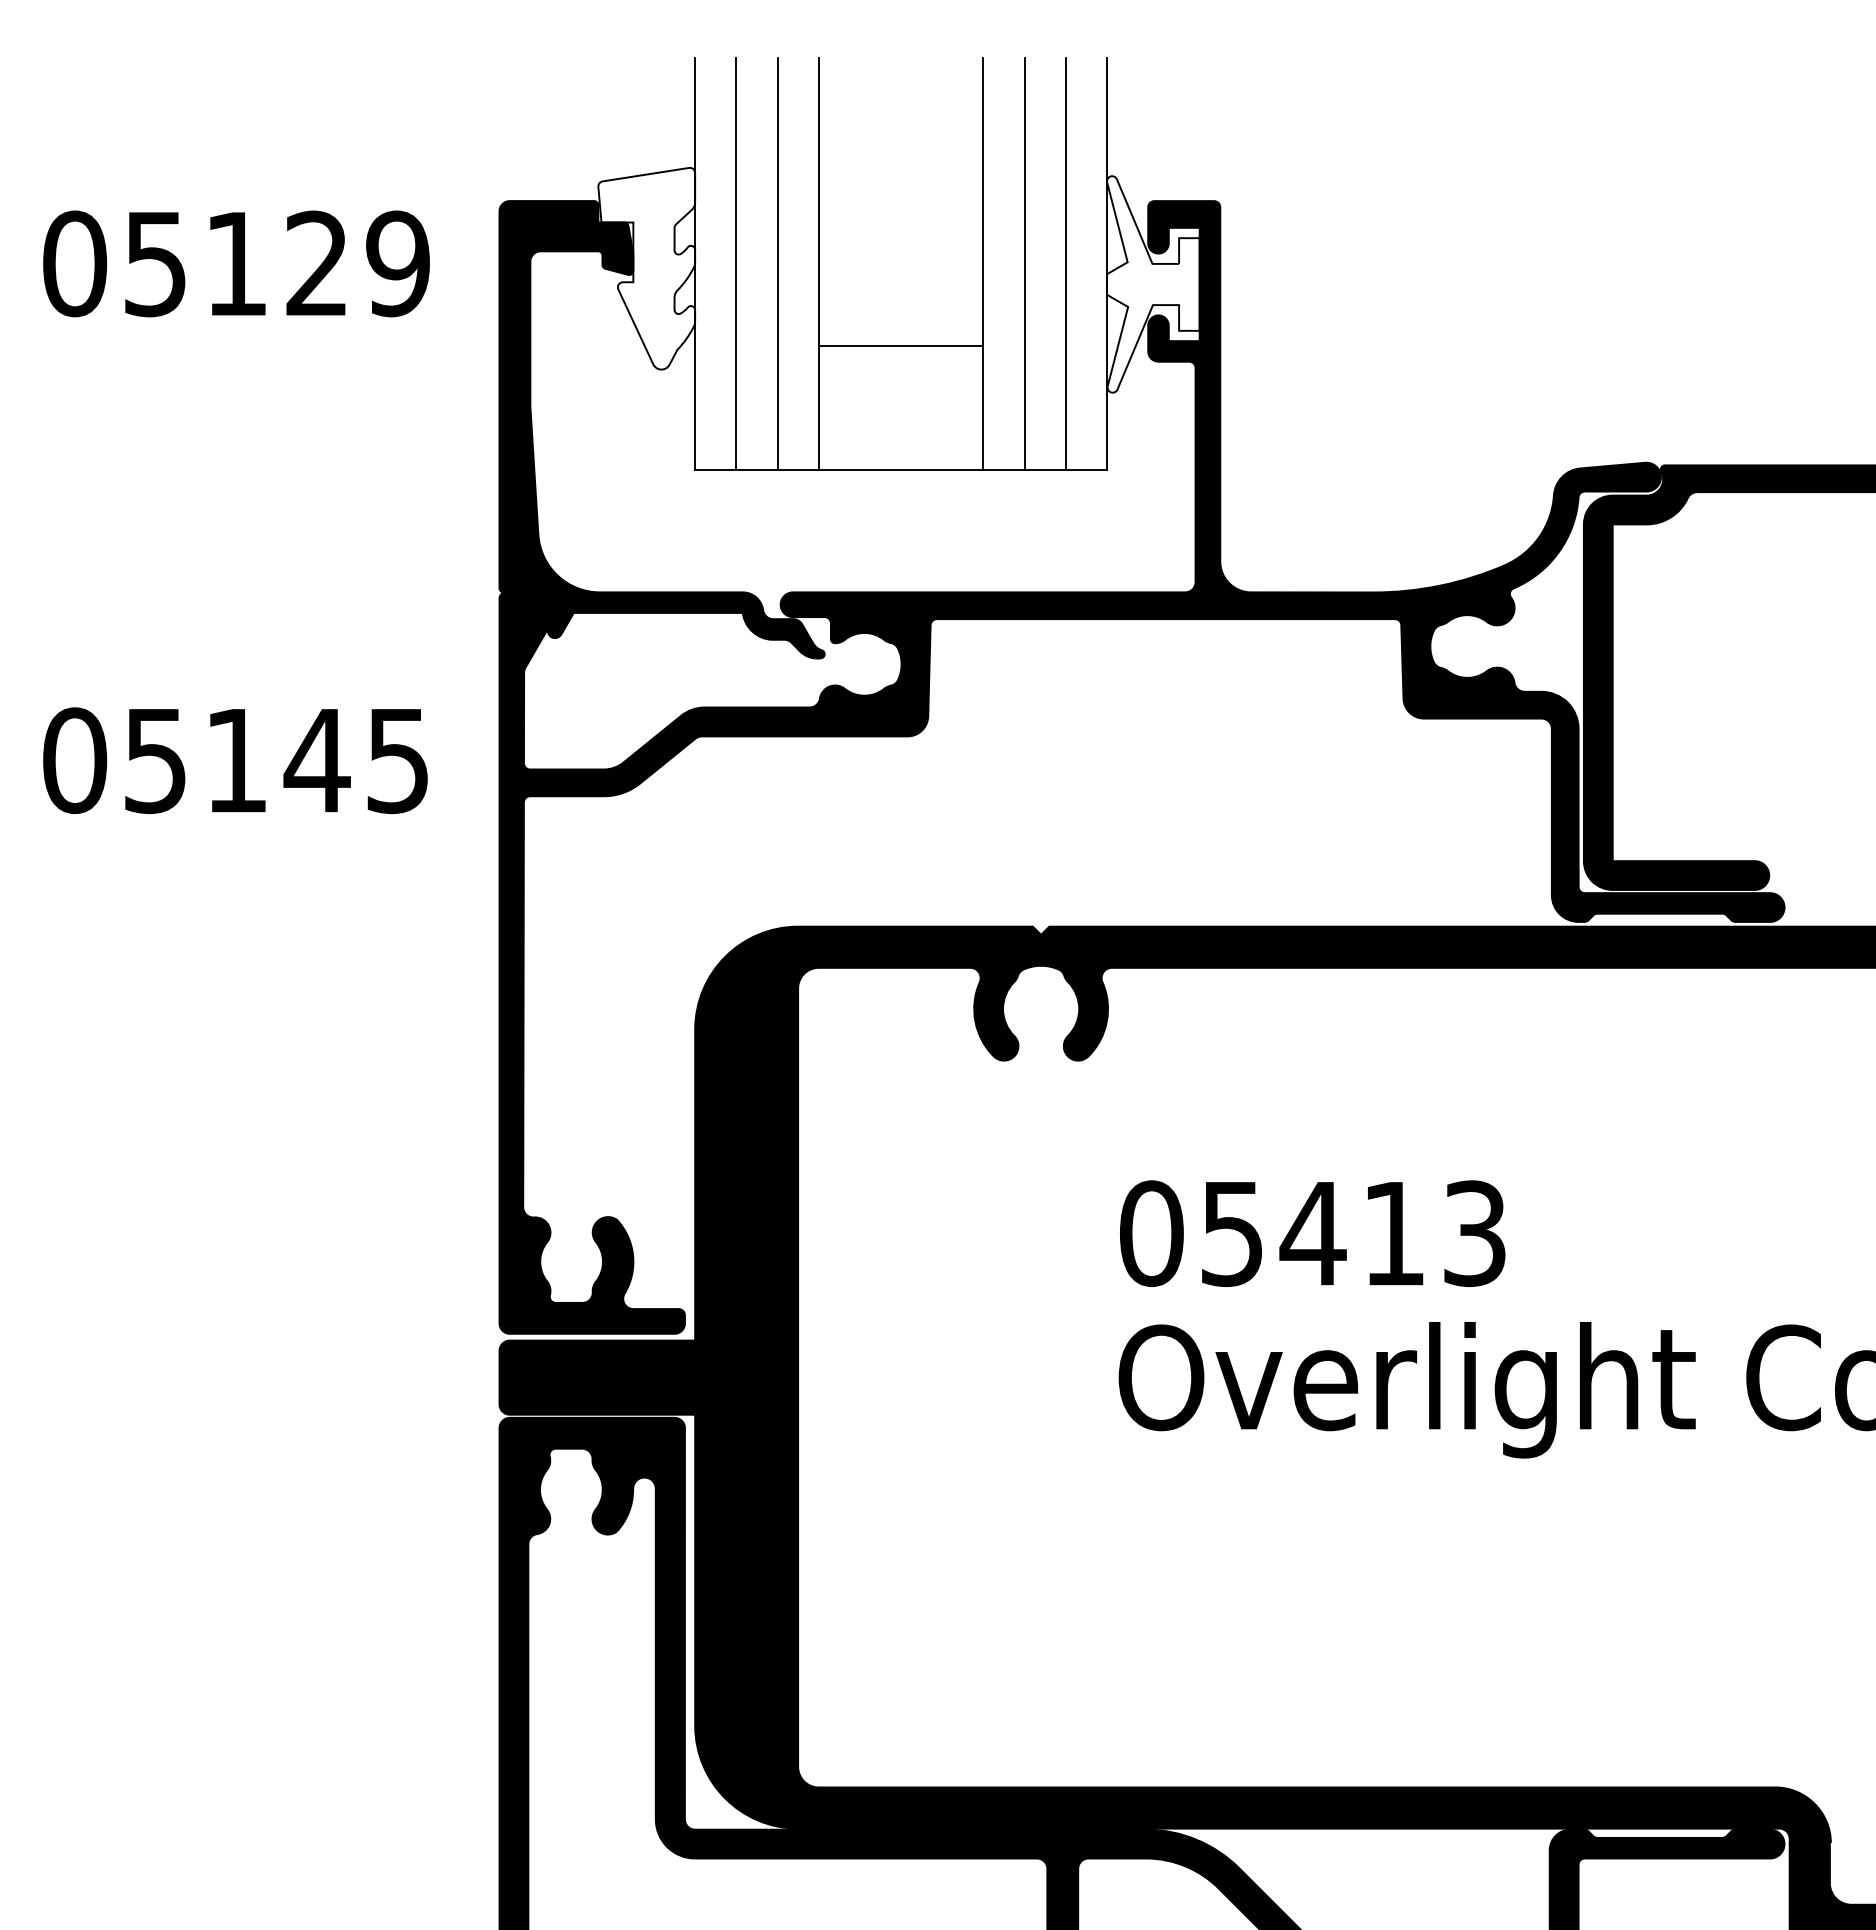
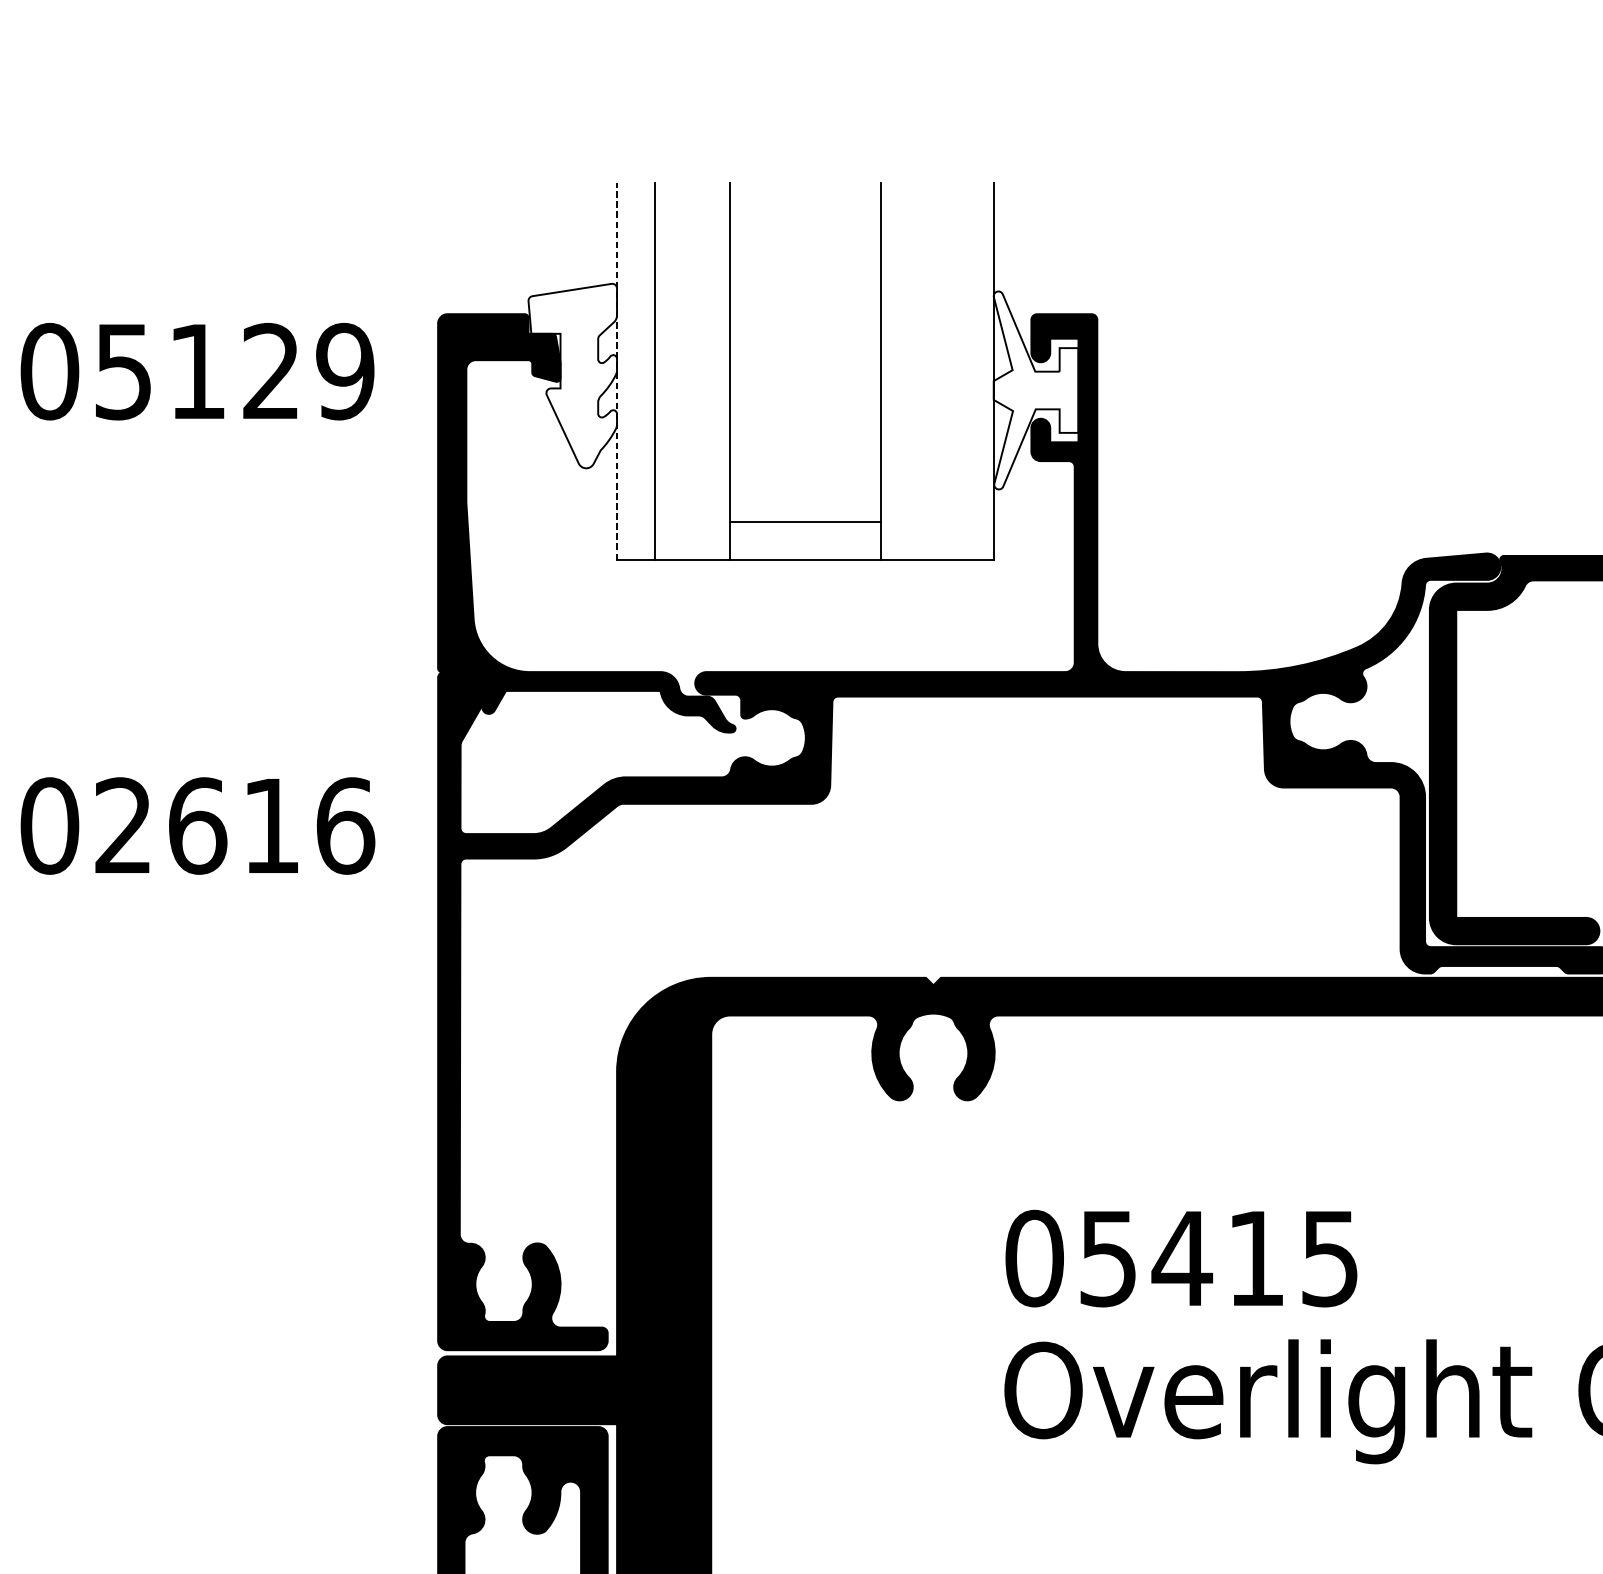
line: (695, 263) -> (617, 371), solid -> dashed
line: (777, 263) -> (692, 371), removed
line: (1024, 263) -> (918, 371), removed
line: (1065, 263) -> (955, 371), removed
line: (900, 346) -> (804, 522), moved
text: (277, 760) -> (235, 825), 05145 -> 02616
text: (1474, 1233) -> (1329, 1258), 05413 -> 05415

